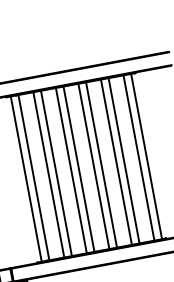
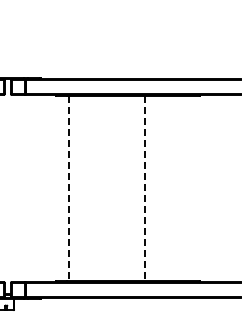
line: (146, 156) -> (195, 188), removed
line: (139, 157) -> (187, 188), removed
line: (124, 160) -> (170, 188), removed
line: (116, 162) -> (161, 188), removed
line: (101, 164) -> (145, 188), solid -> dashed
line: (93, 166) -> (136, 188), removed
line: (78, 169) -> (119, 188), removed
line: (71, 170) -> (111, 188), removed
line: (56, 173) -> (94, 188), removed
line: (48, 174) -> (85, 188), removed
line: (34, 177) -> (69, 188), solid -> dashed
line: (26, 179) -> (60, 188), removed

